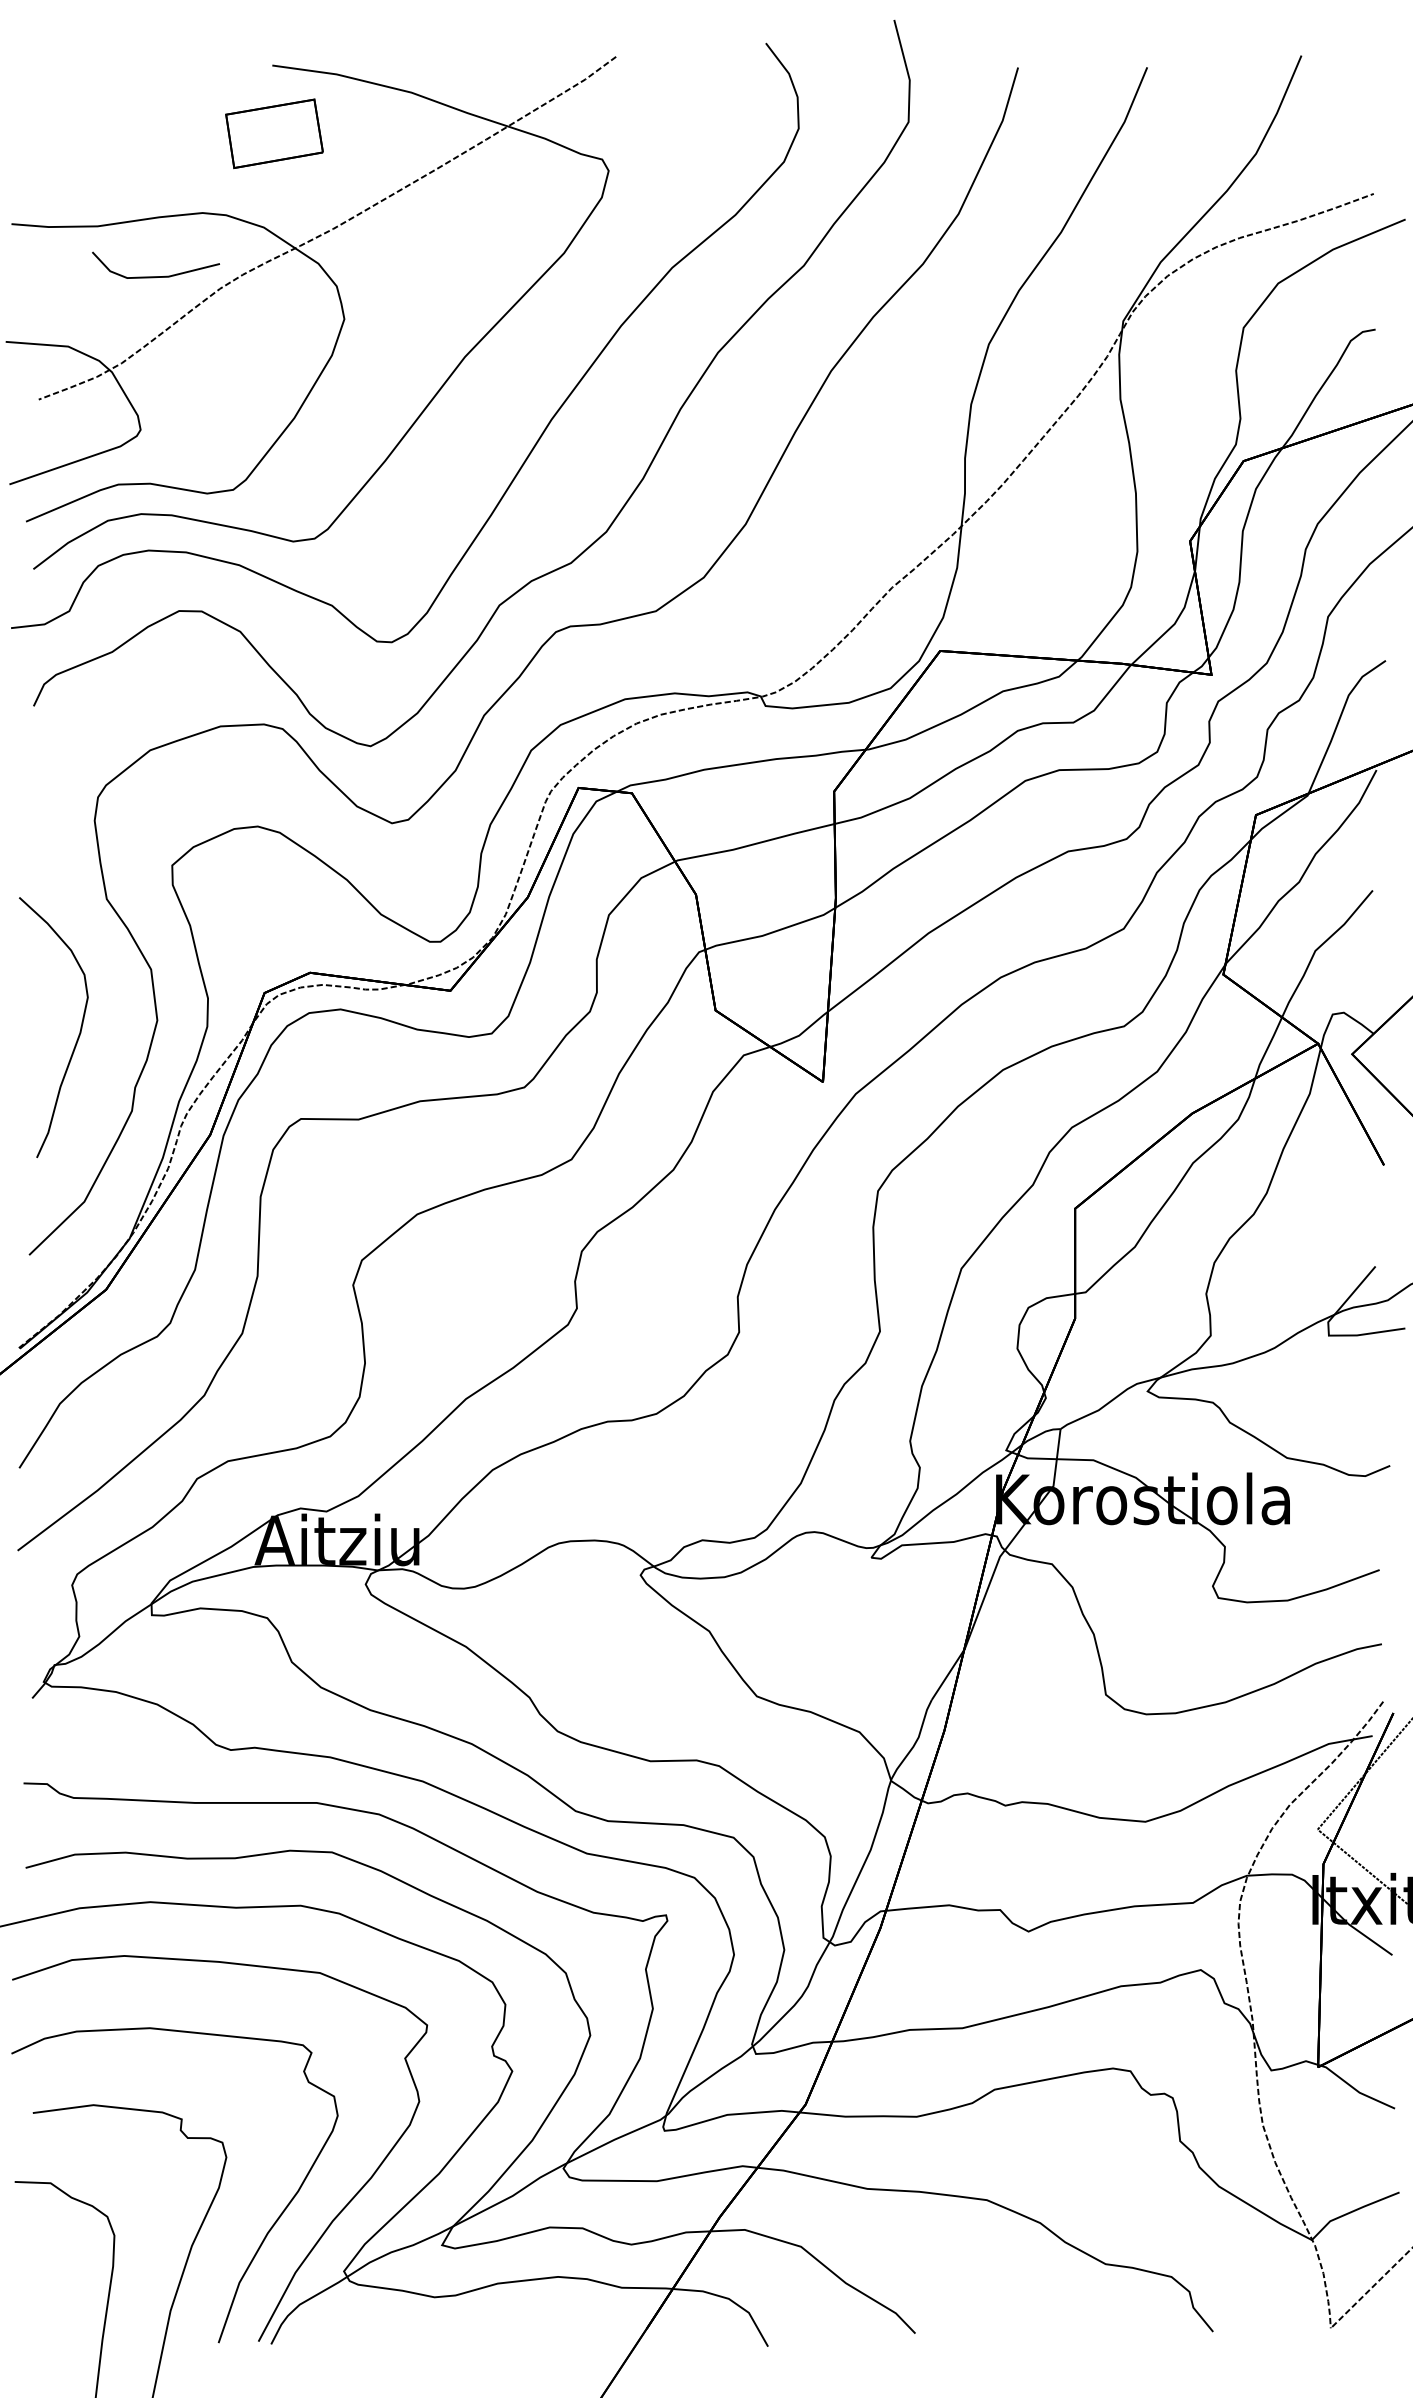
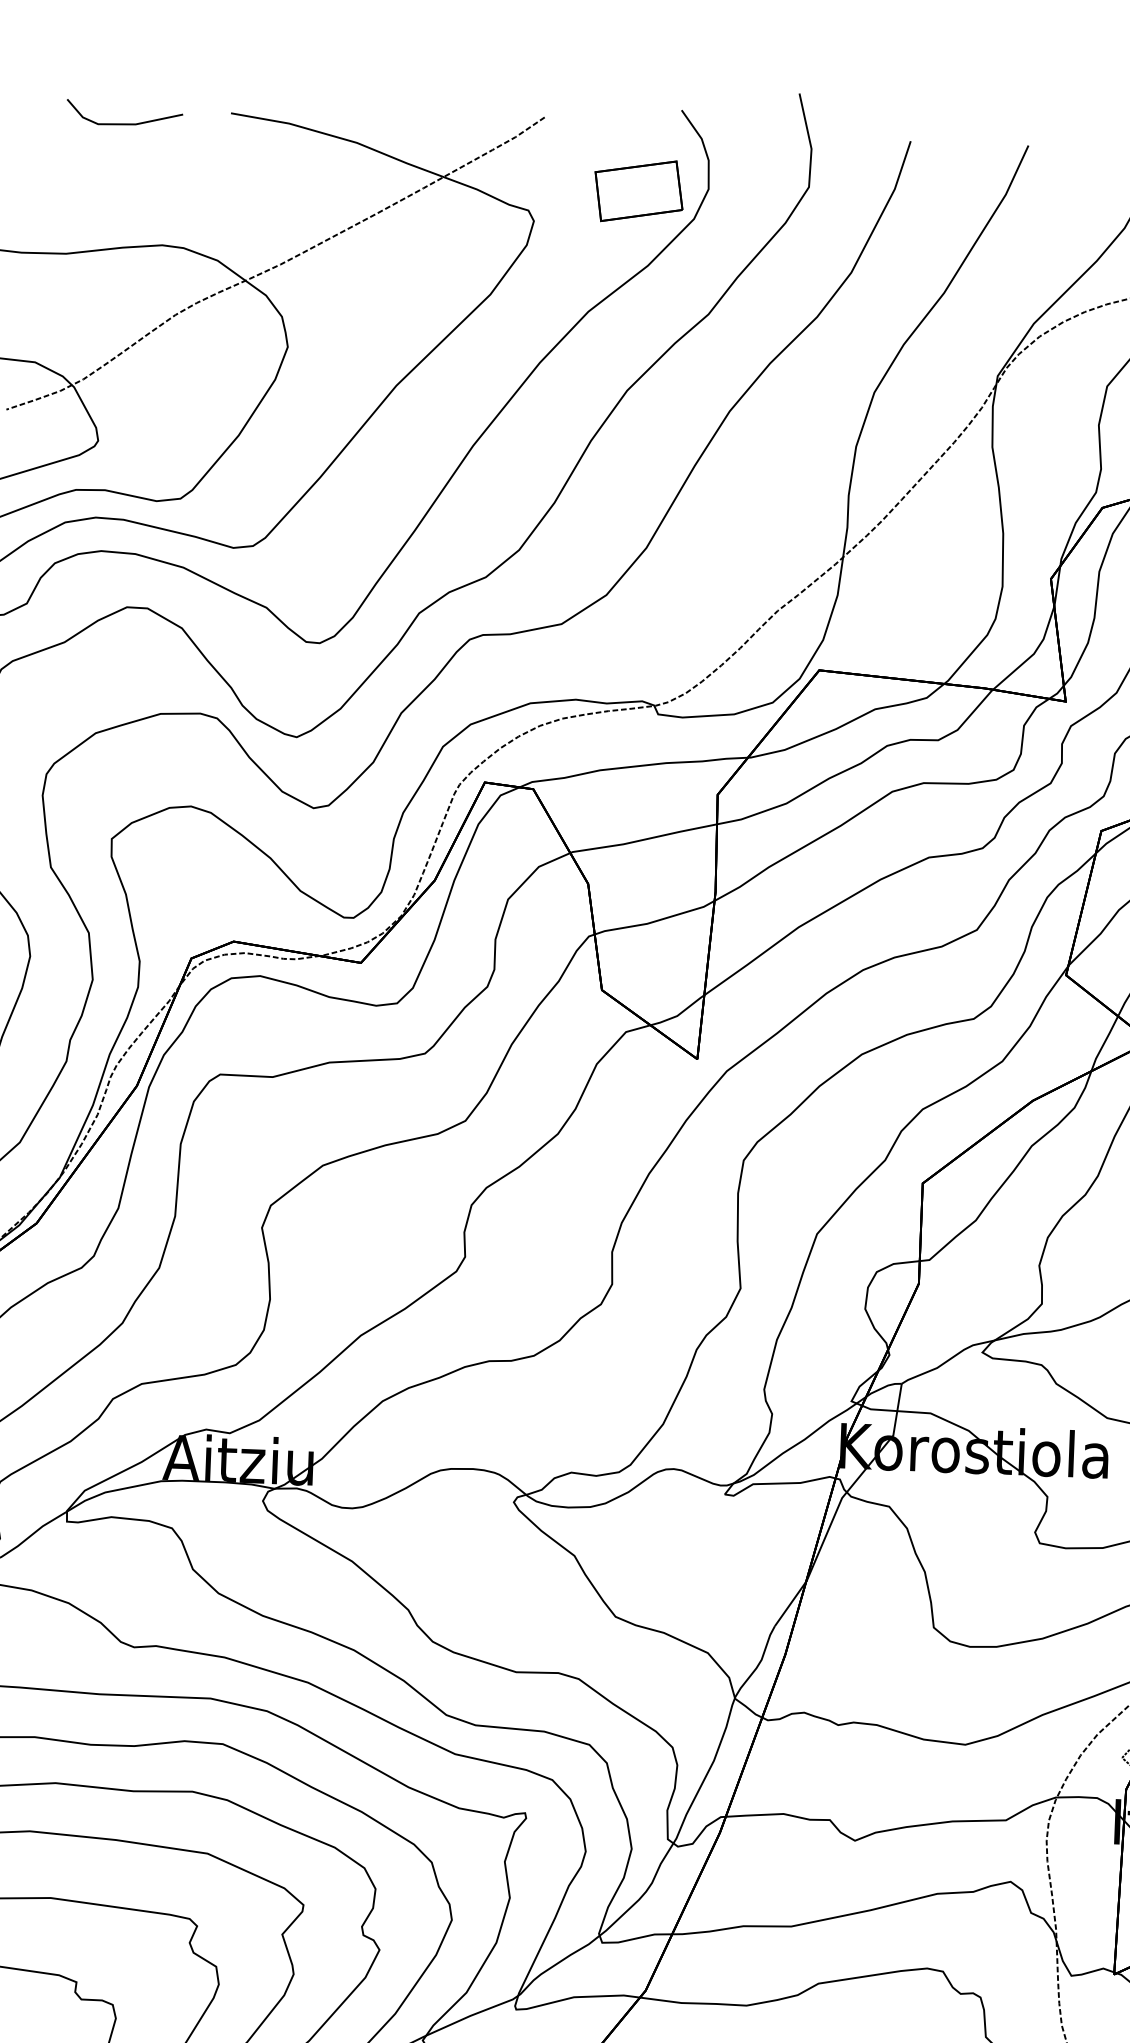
part: (274, 133) -> (638, 191), moved
line: (155, 276) -> (123, 123), moved

